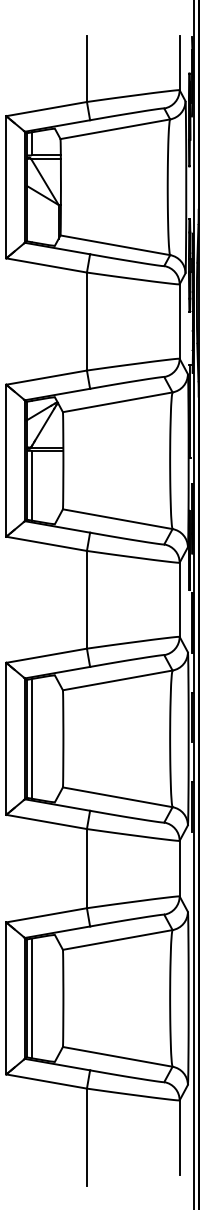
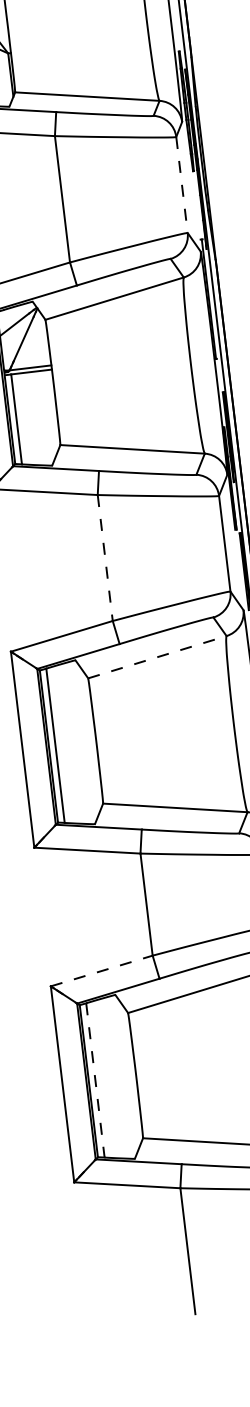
line: (179, 322) -> (181, 186), solid -> dashed
line: (86, 599) -> (104, 557), solid -> dashed
line: (117, 680) -> (157, 657), solid -> dashed
line: (46, 915) -> (101, 971), solid -> dashed
line: (31, 998) -> (95, 1080), solid -> dashed

